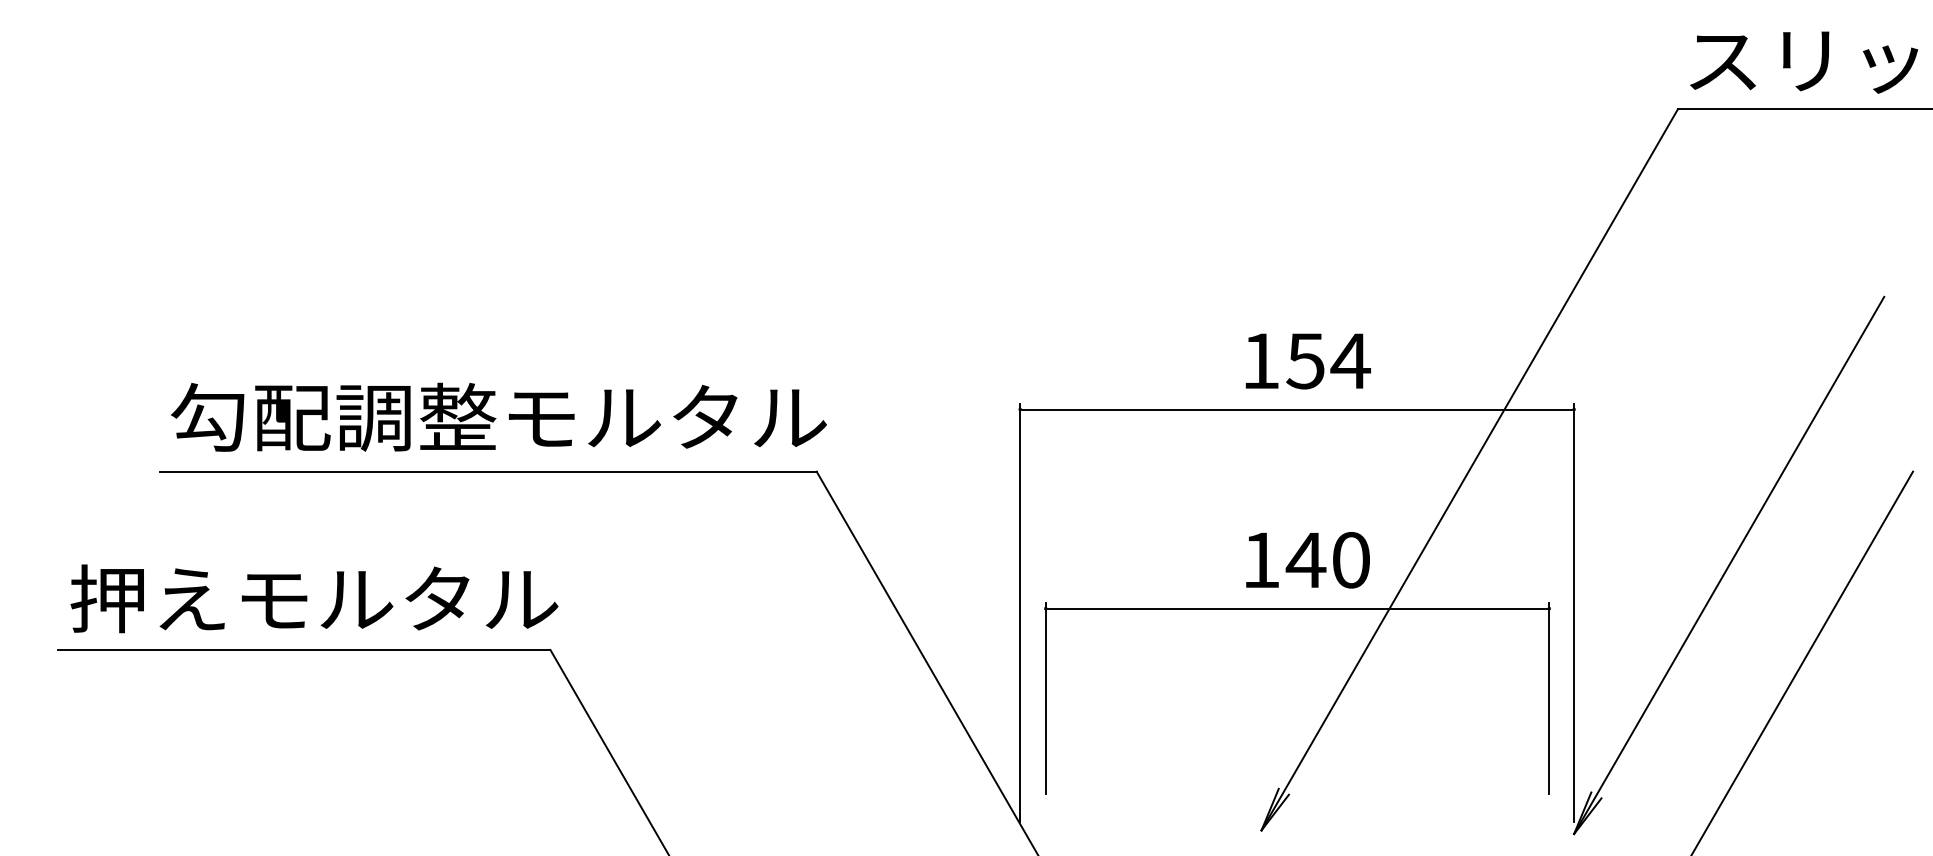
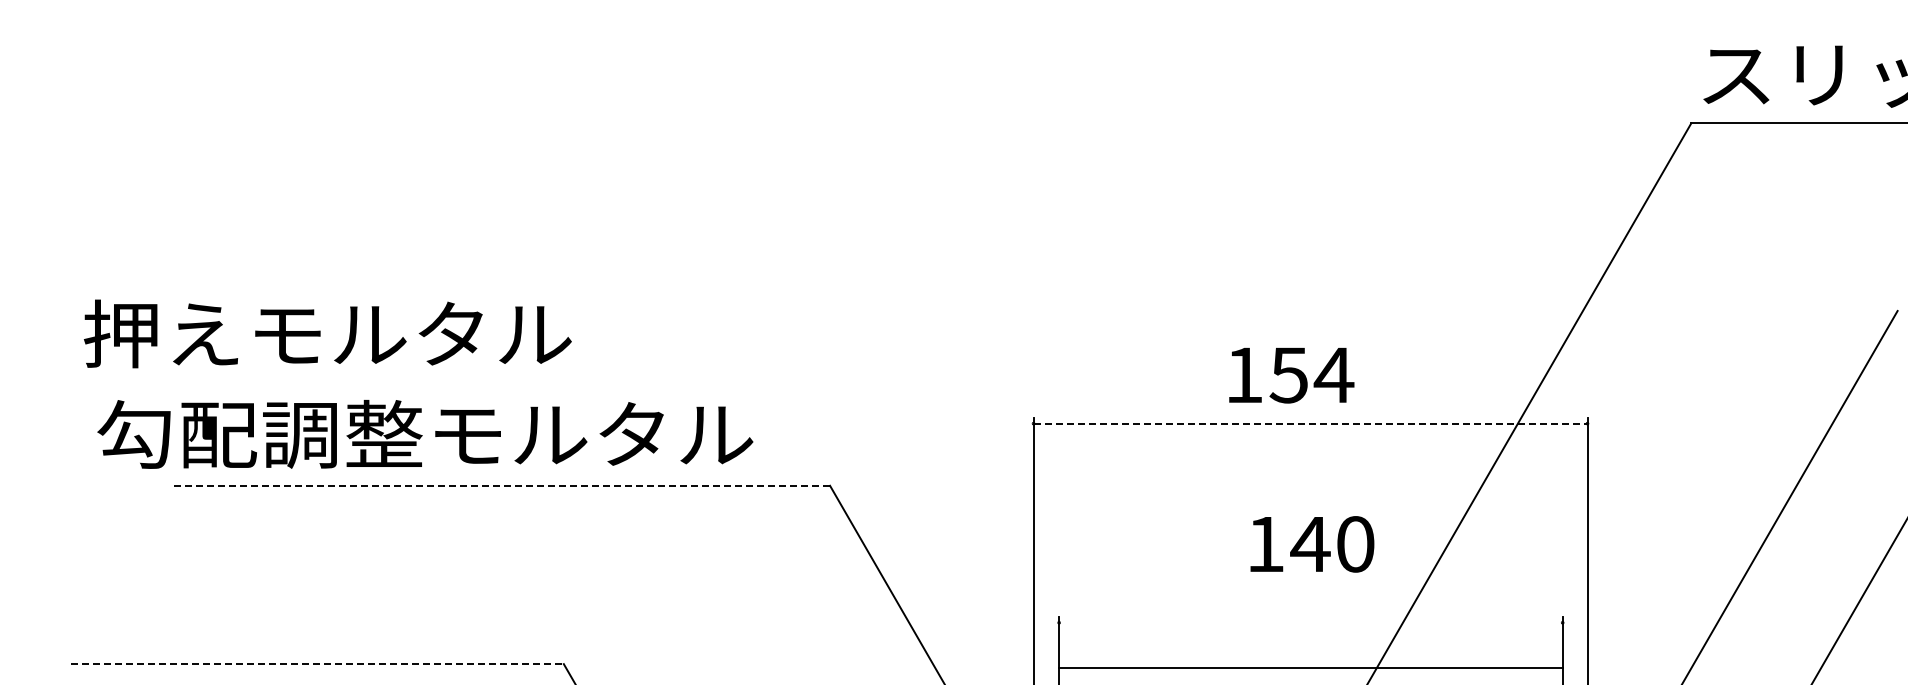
text: (1307, 361) -> (1290, 375), moved
line: (1297, 409) -> (1310, 423), solid -> dashed
text: (498, 416) -> (424, 433), moved
line: (488, 471) -> (501, 485), solid -> dashed
text: (1307, 560) -> (1311, 544), moved
text: (314, 598) -> (327, 333), moved
line: (1297, 608) -> (1310, 667), moved
line: (304, 650) -> (317, 664), solid -> dashed

